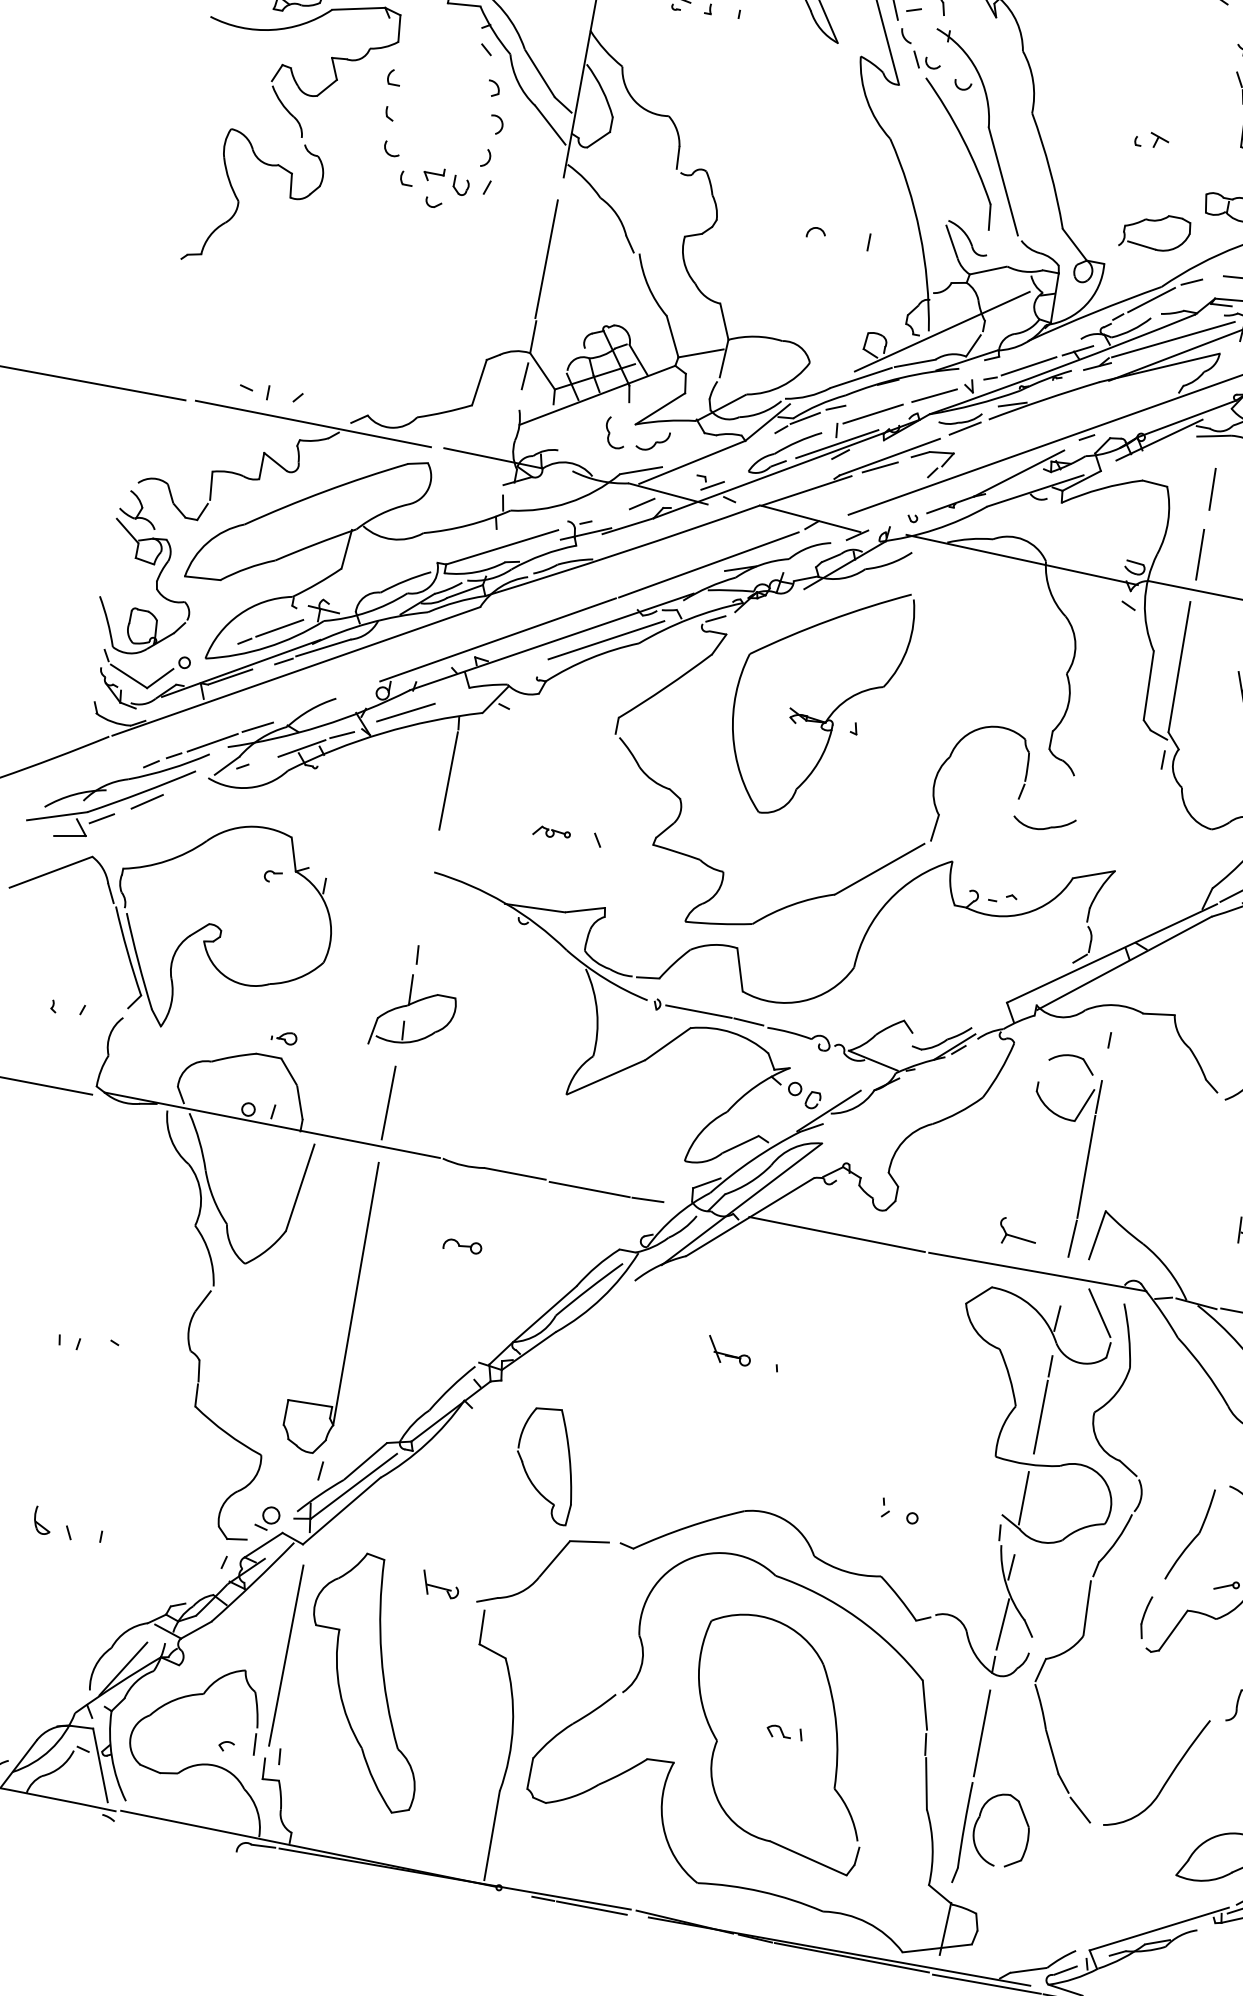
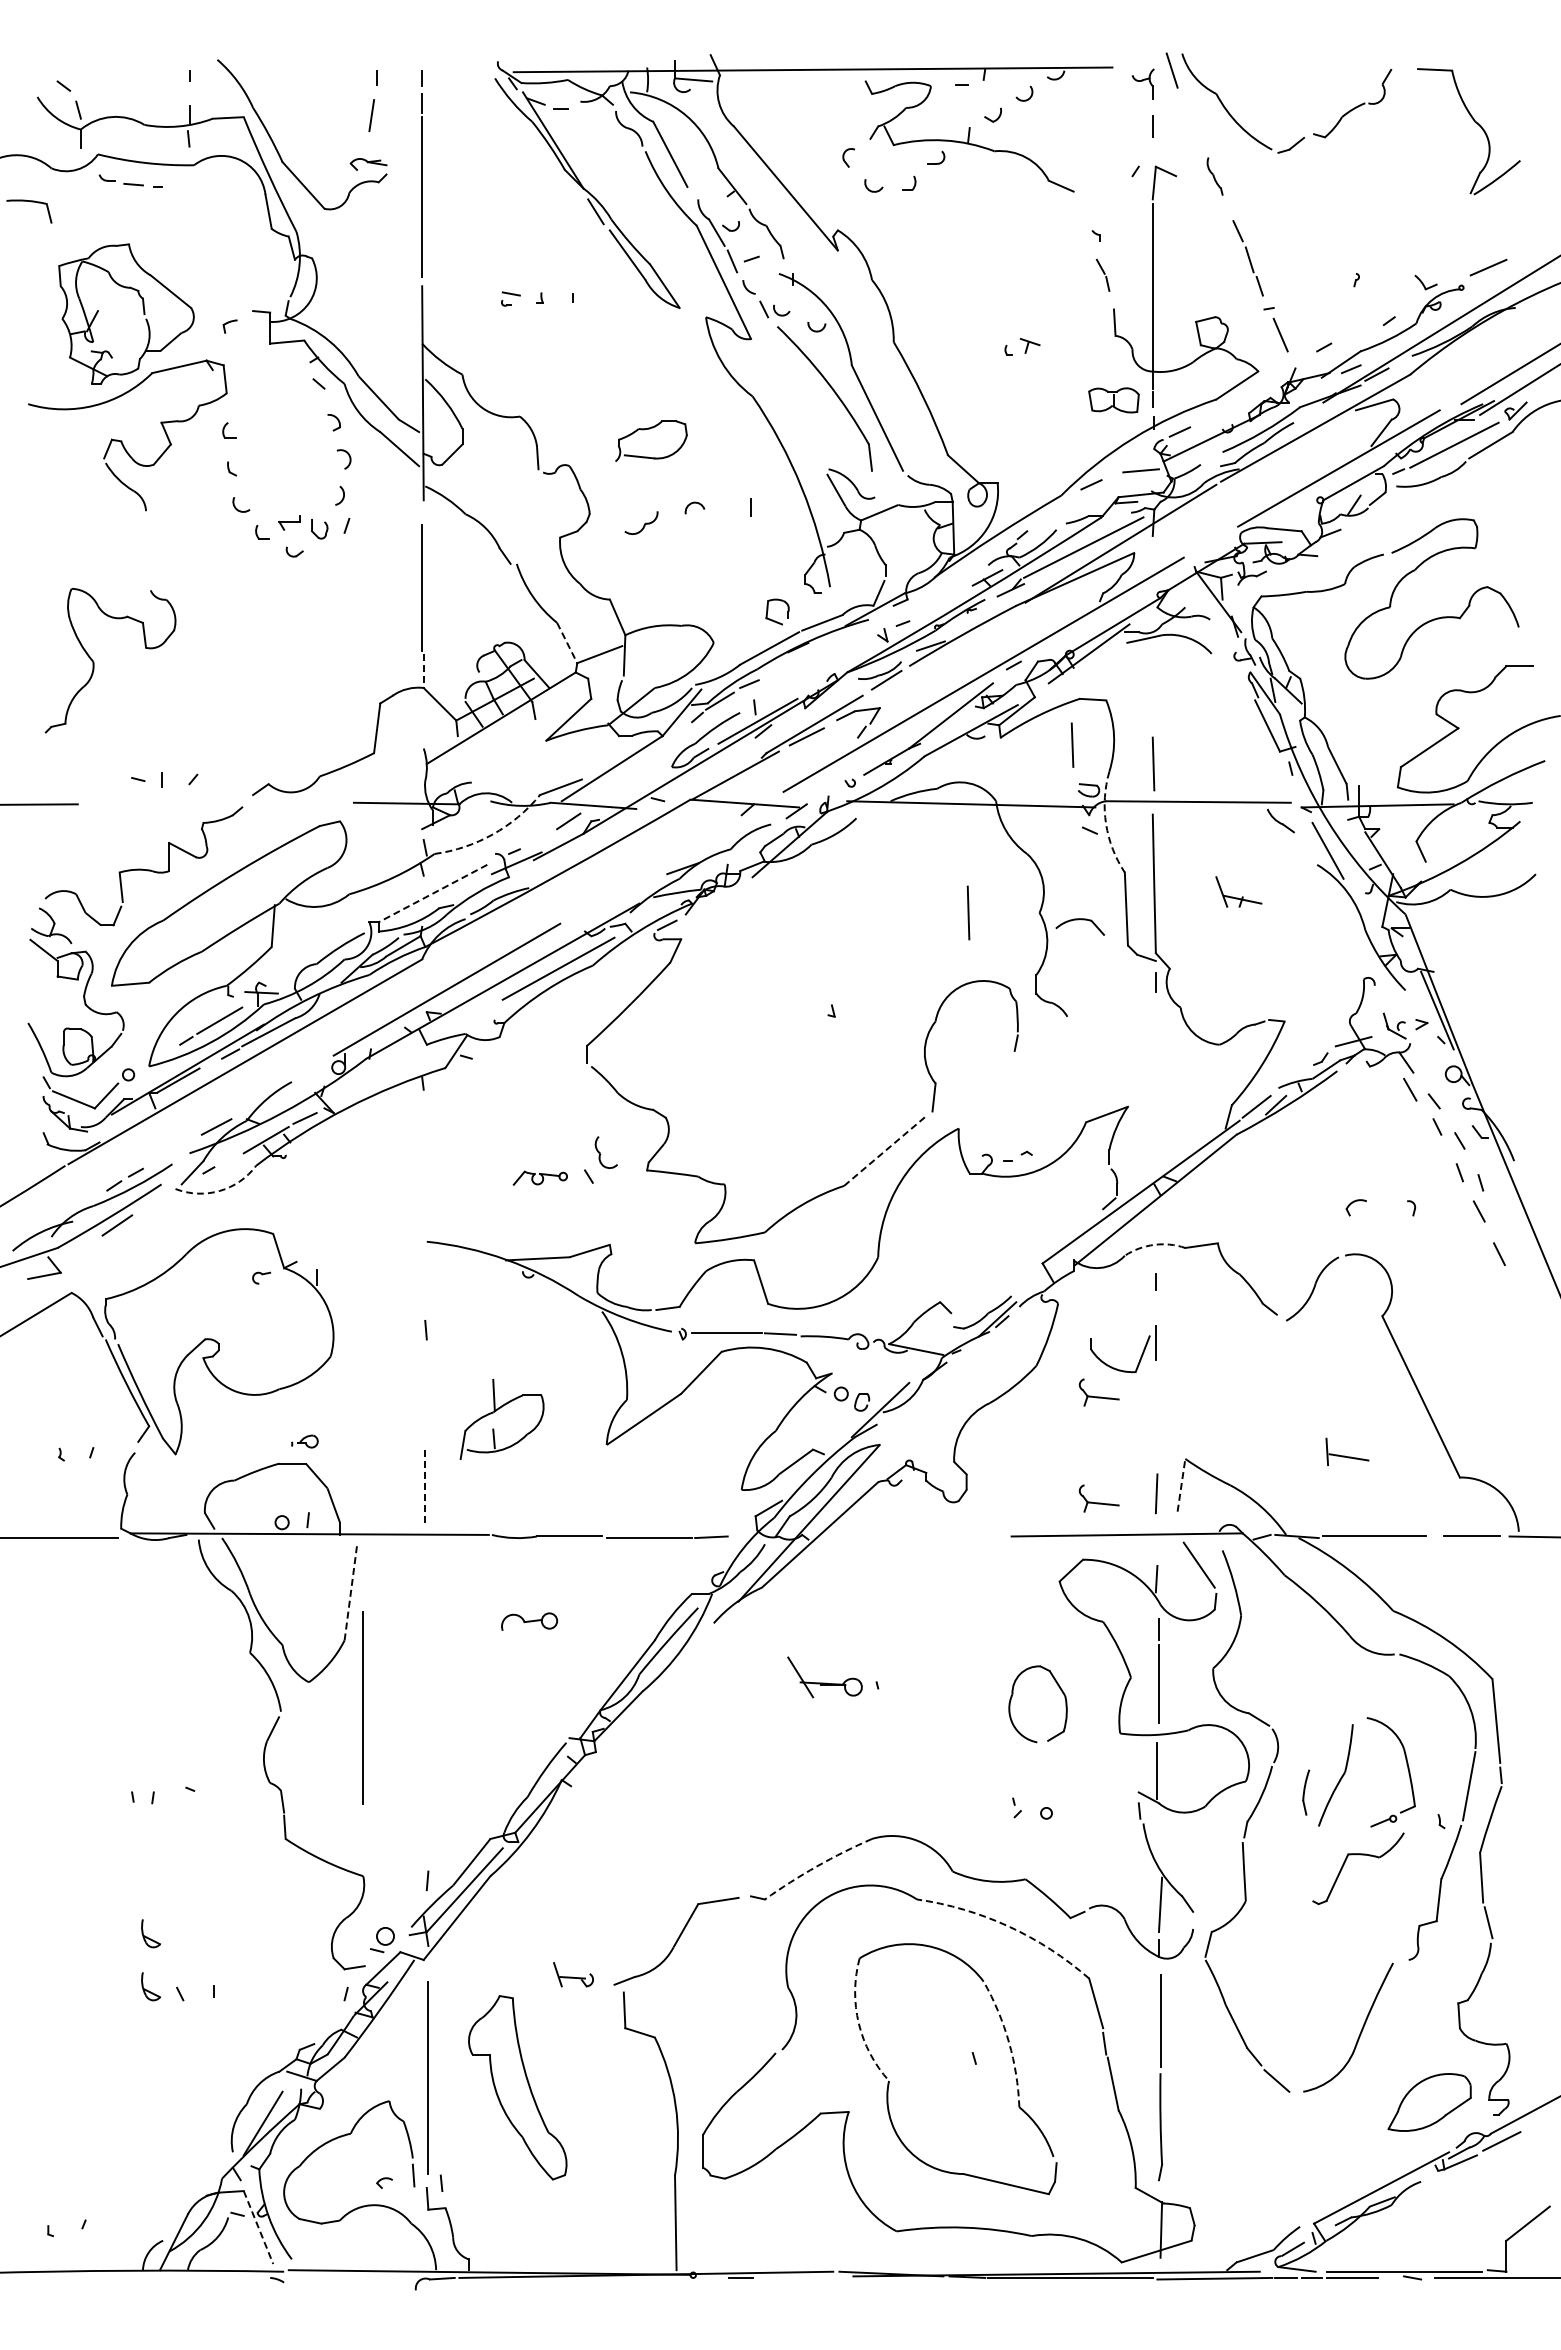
part: (239, 201) -> (94, 661), moved
part: (1155, 221) -> (649, 429), moved
line: (1151, 300) -> (1053, 511), removed
line: (941, 331) -> (843, 584), removed
line: (532, 337) -> (423, 671), solid -> dashed
line: (672, 337) -> (567, 643), solid -> dashed
line: (1028, 366) -> (939, 603), removed
line: (524, 375) -> (422, 712), removed
line: (934, 395) -> (848, 652), removed
line: (872, 413) -> (788, 682), removed
line: (312, 423) -> (213, 803), removed
part: (614, 432) -> (605, 1152), moved
part: (653, 440) -> (641, 522), moved
part: (709, 484) -> (634, 788), removed
line: (1212, 488) -> (1072, 744), moved
arc: (568, 502) -> (492, 834), solid -> dashed
line: (501, 547) -> (432, 893), solid -> dashed
line: (709, 564) -> (649, 870), removed
arc: (1145, 602) -> (1106, 823), solid -> dashed
line: (1000, 660) -> (968, 912), added
line: (406, 712) -> (366, 1082), removed
part: (807, 715) -> (780, 1006), removed
line: (213, 742) -> (173, 1151), removed
line: (448, 780) -> (423, 1144), removed
arc: (249, 787) -> (219, 1190), solid -> dashed
line: (101, 818) -> (73, 1251), removed
part: (1044, 822) -> (1045, 1070), removed
part: (552, 832) -> (540, 1177), size x1.4
line: (879, 869) -> (885, 1151), solid -> dashed
arc: (1115, 1004) -> (1154, 1244), solid -> dashed
part: (410, 1005) -> (496, 1411), moved
part: (1071, 1056) -> (1078, 920), moved
line: (388, 1103) -> (425, 1488), solid -> dashed
part: (1036, 1133) -> (1098, 1392), added
line: (1086, 1166) -> (1156, 1416), removed
line: (299, 1188) -> (350, 1593), solid -> dashed
line: (836, 1234) -> (912, 1535), removed
line: (1097, 1235) -> (1181, 1485), solid -> dashed
part: (462, 1245) -> (529, 1620), size x1.4
line: (290, 1297) -> (362, 1707), added
part: (352, 1308) -> (428, 1707), removed
part: (729, 1351) -> (825, 1677), size x1.6
part: (51, 1470) -> (150, 1933), added
part: (527, 1472) -> (640, 1841), removed
arc: (687, 1527) -> (816, 1866), solid -> dashed
line: (1010, 1567) -> (1157, 1844), removed
arc: (856, 1617) -> (1008, 1926), solid -> dashed
part: (1145, 1617) -> (1306, 1792), moved
part: (368, 1680) -> (517, 2087), size x0.7
arc: (698, 1681) -> (858, 2023), solid -> dashed
arc: (836, 1726) -> (1009, 2042), solid -> dashed
part: (778, 1731) -> (950, 2059), removed
line: (100, 1765) -> (258, 2227), solid -> dashed
part: (979, 1819) -> (1012, 1697), moved
line: (591, 1907) -> (792, 2277), removed

